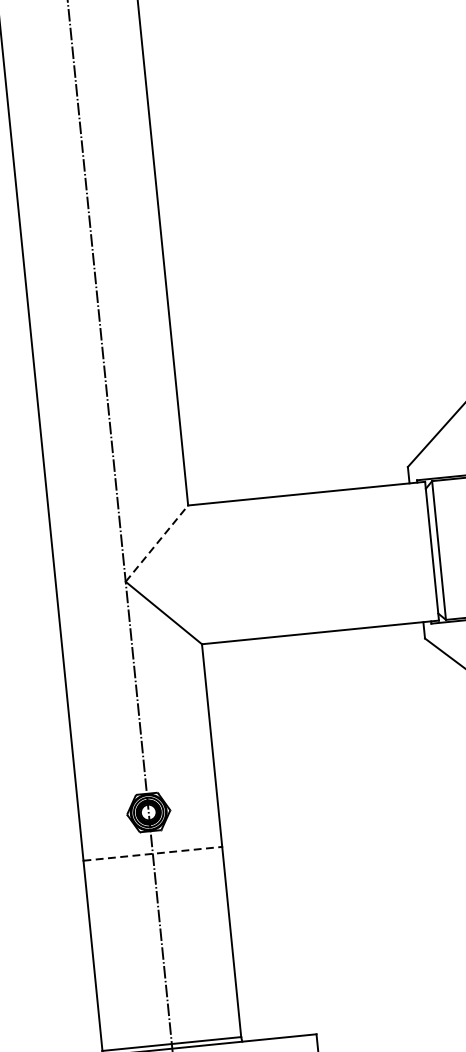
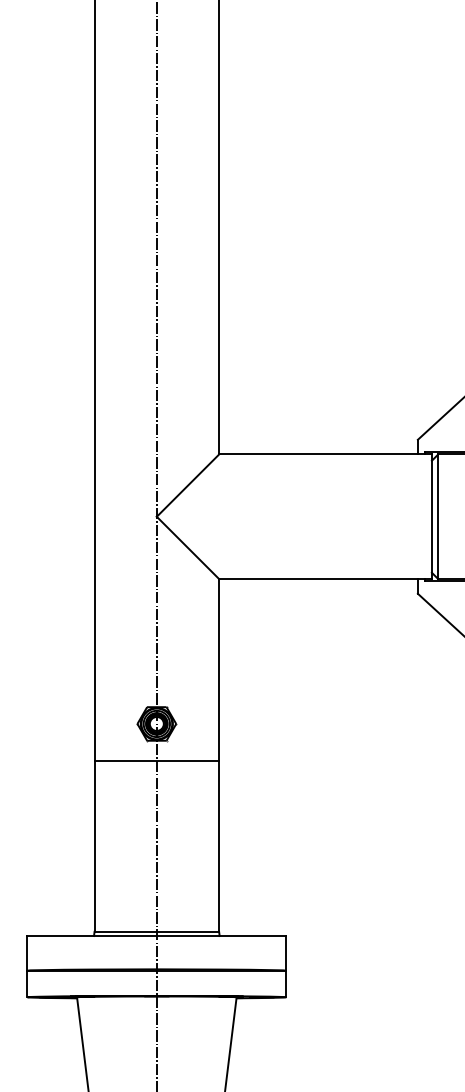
line: (157, 543) -> (188, 485), dashed -> solid
line: (153, 854) -> (157, 761), dashed -> solid

